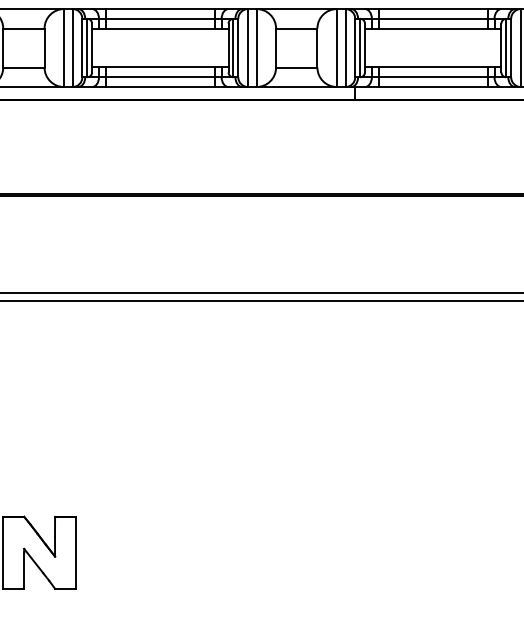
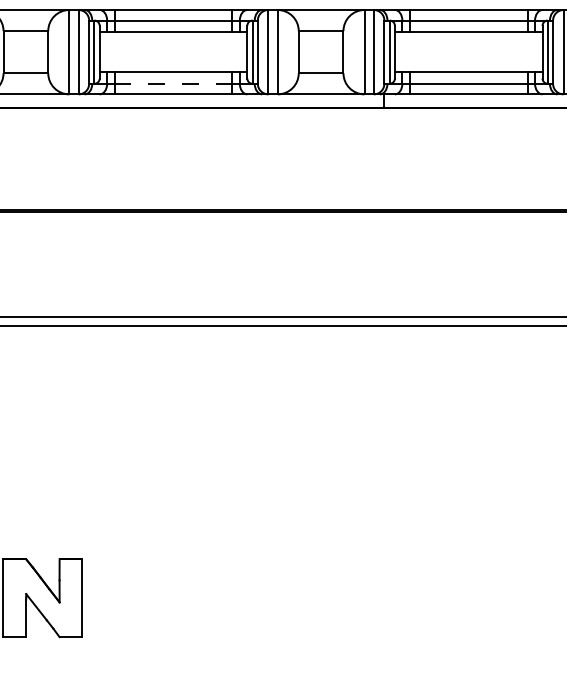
line: (160, 76) -> (173, 83), solid -> dashed

